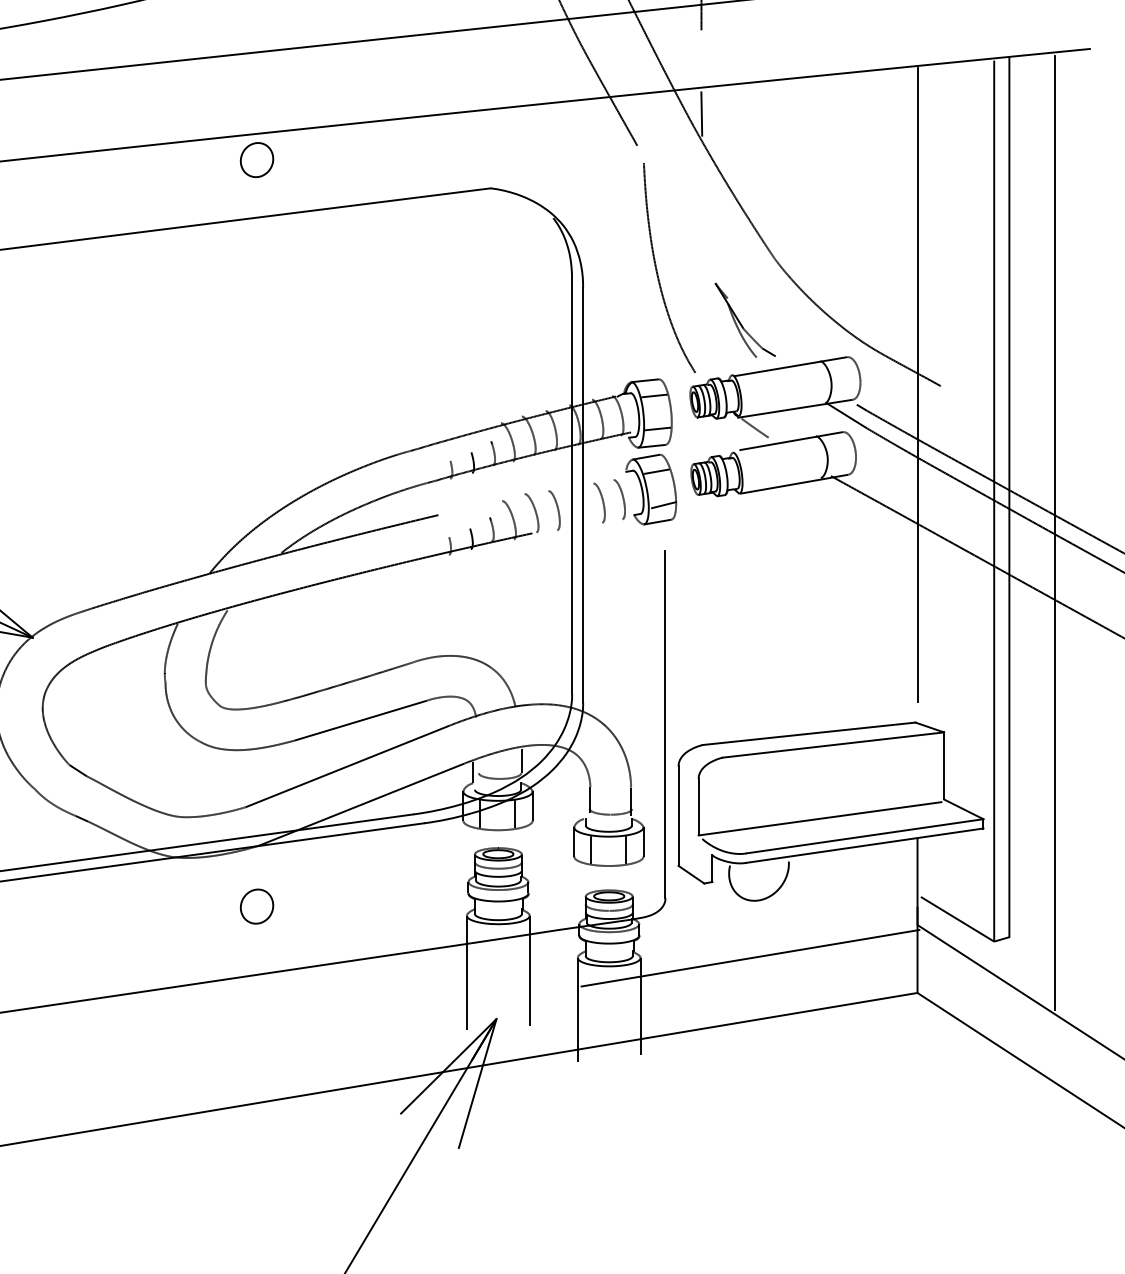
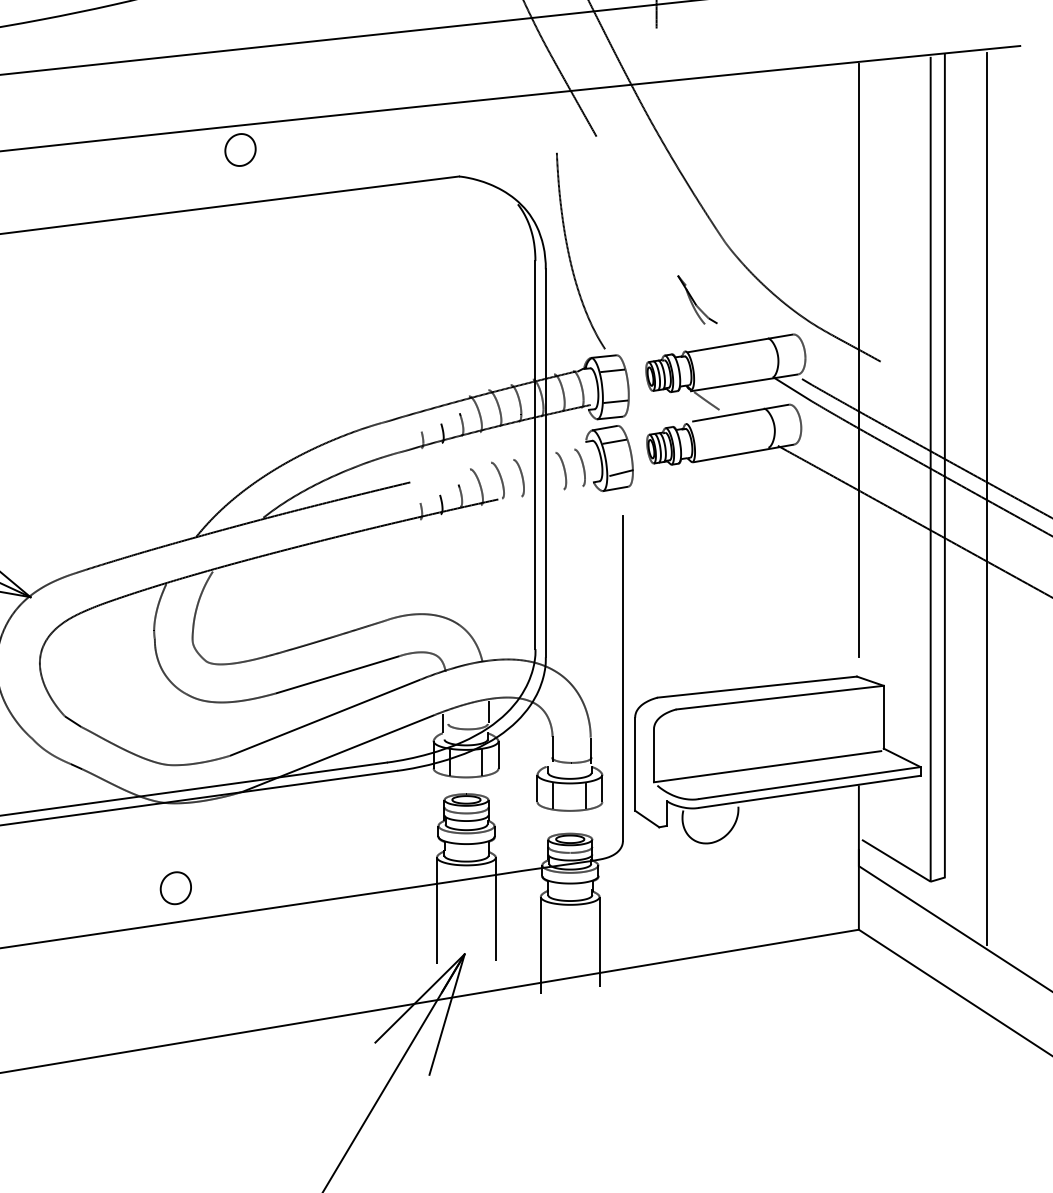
line: (701, 113) -> (656, 106), removed
curve: (657, 268) -> (569, 251), moved
part: (744, 319) -> (696, 299), size x0.7
part: (256, 906) -> (175, 888), moved
line: (750, 958) -> (702, 897), removed

